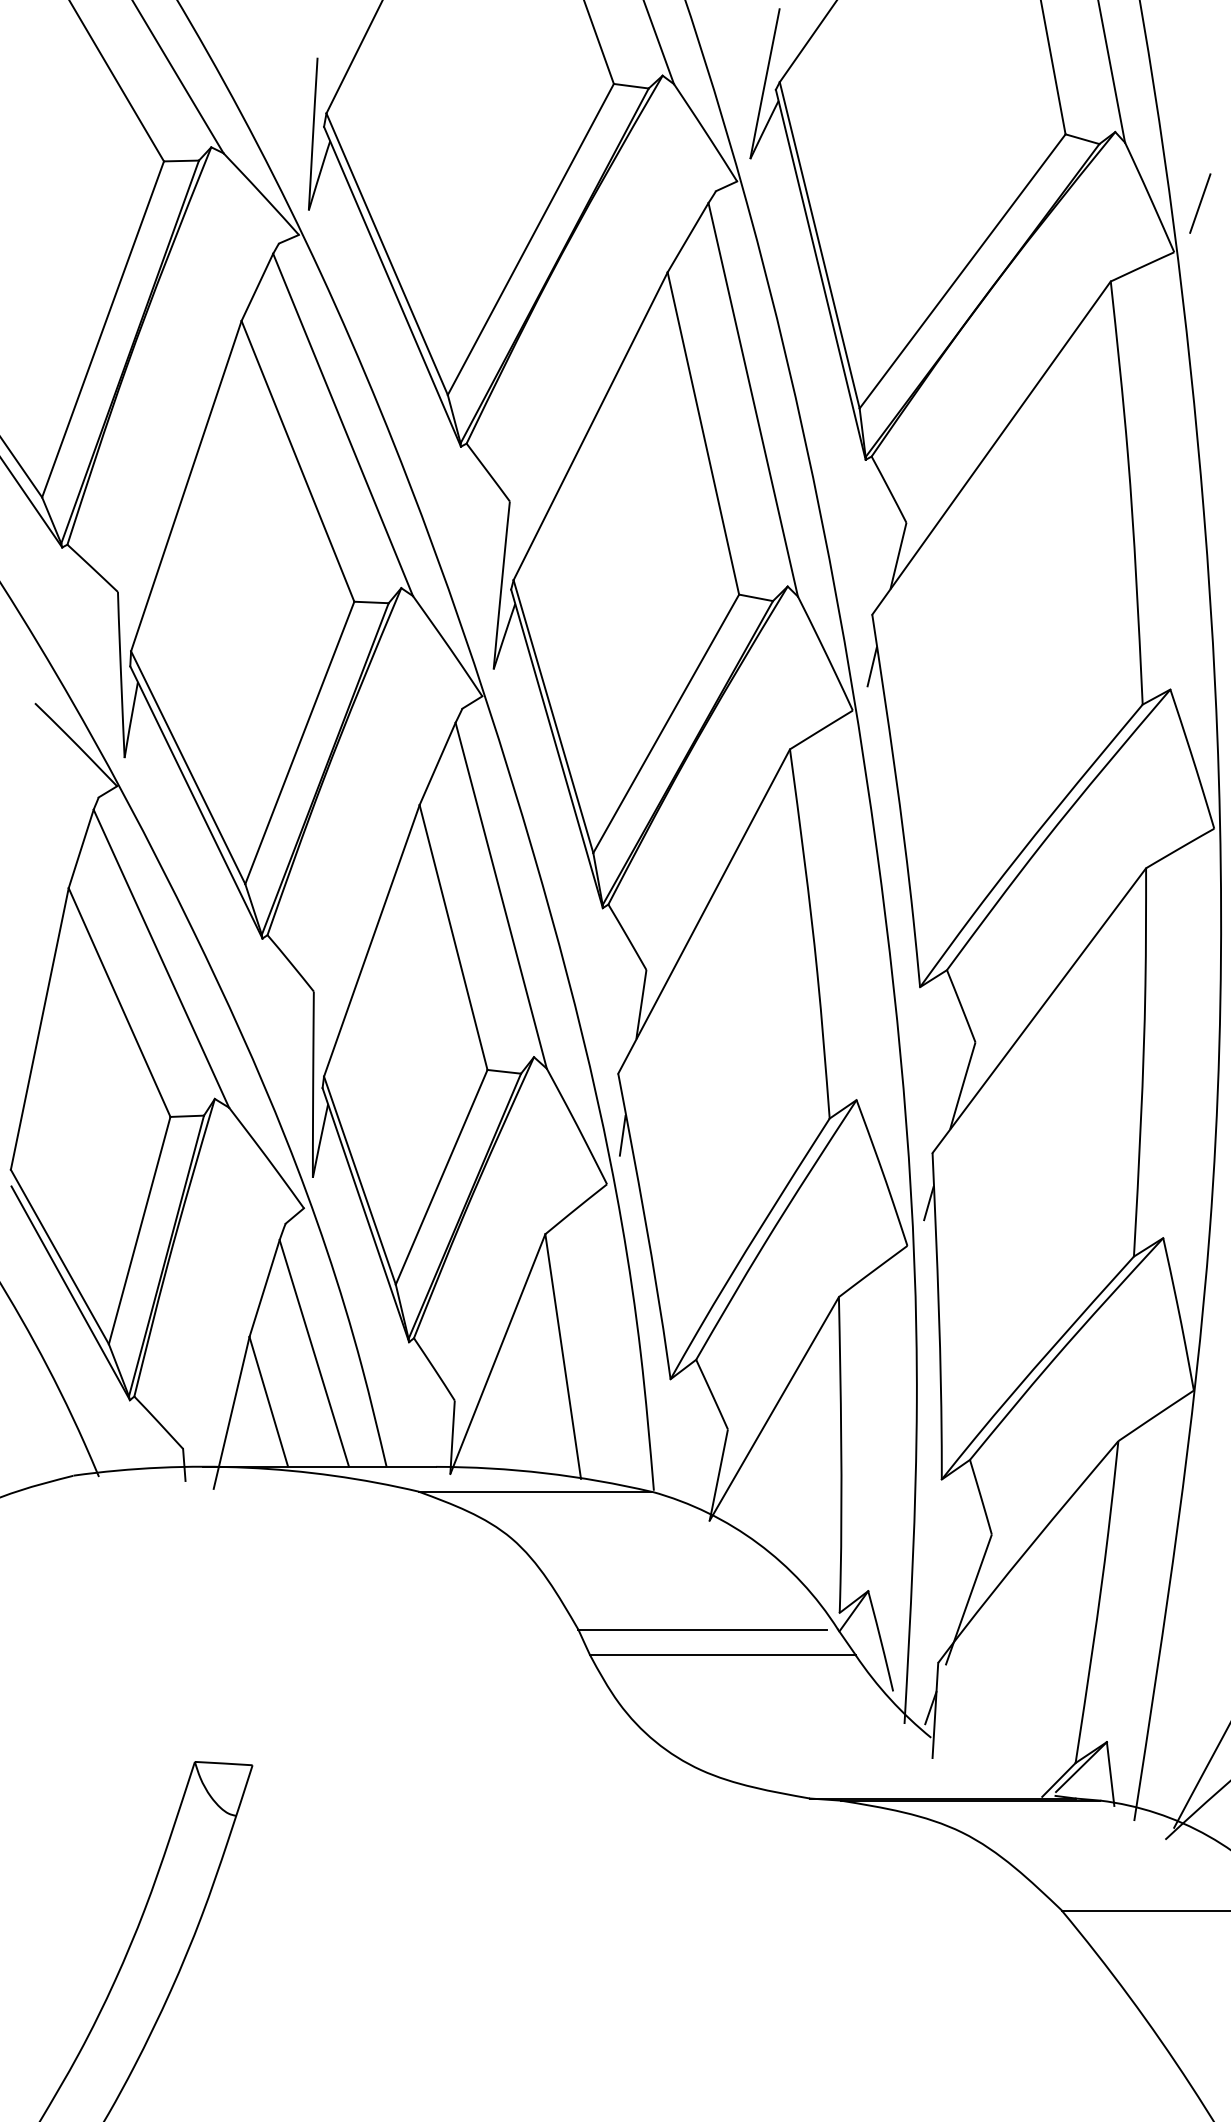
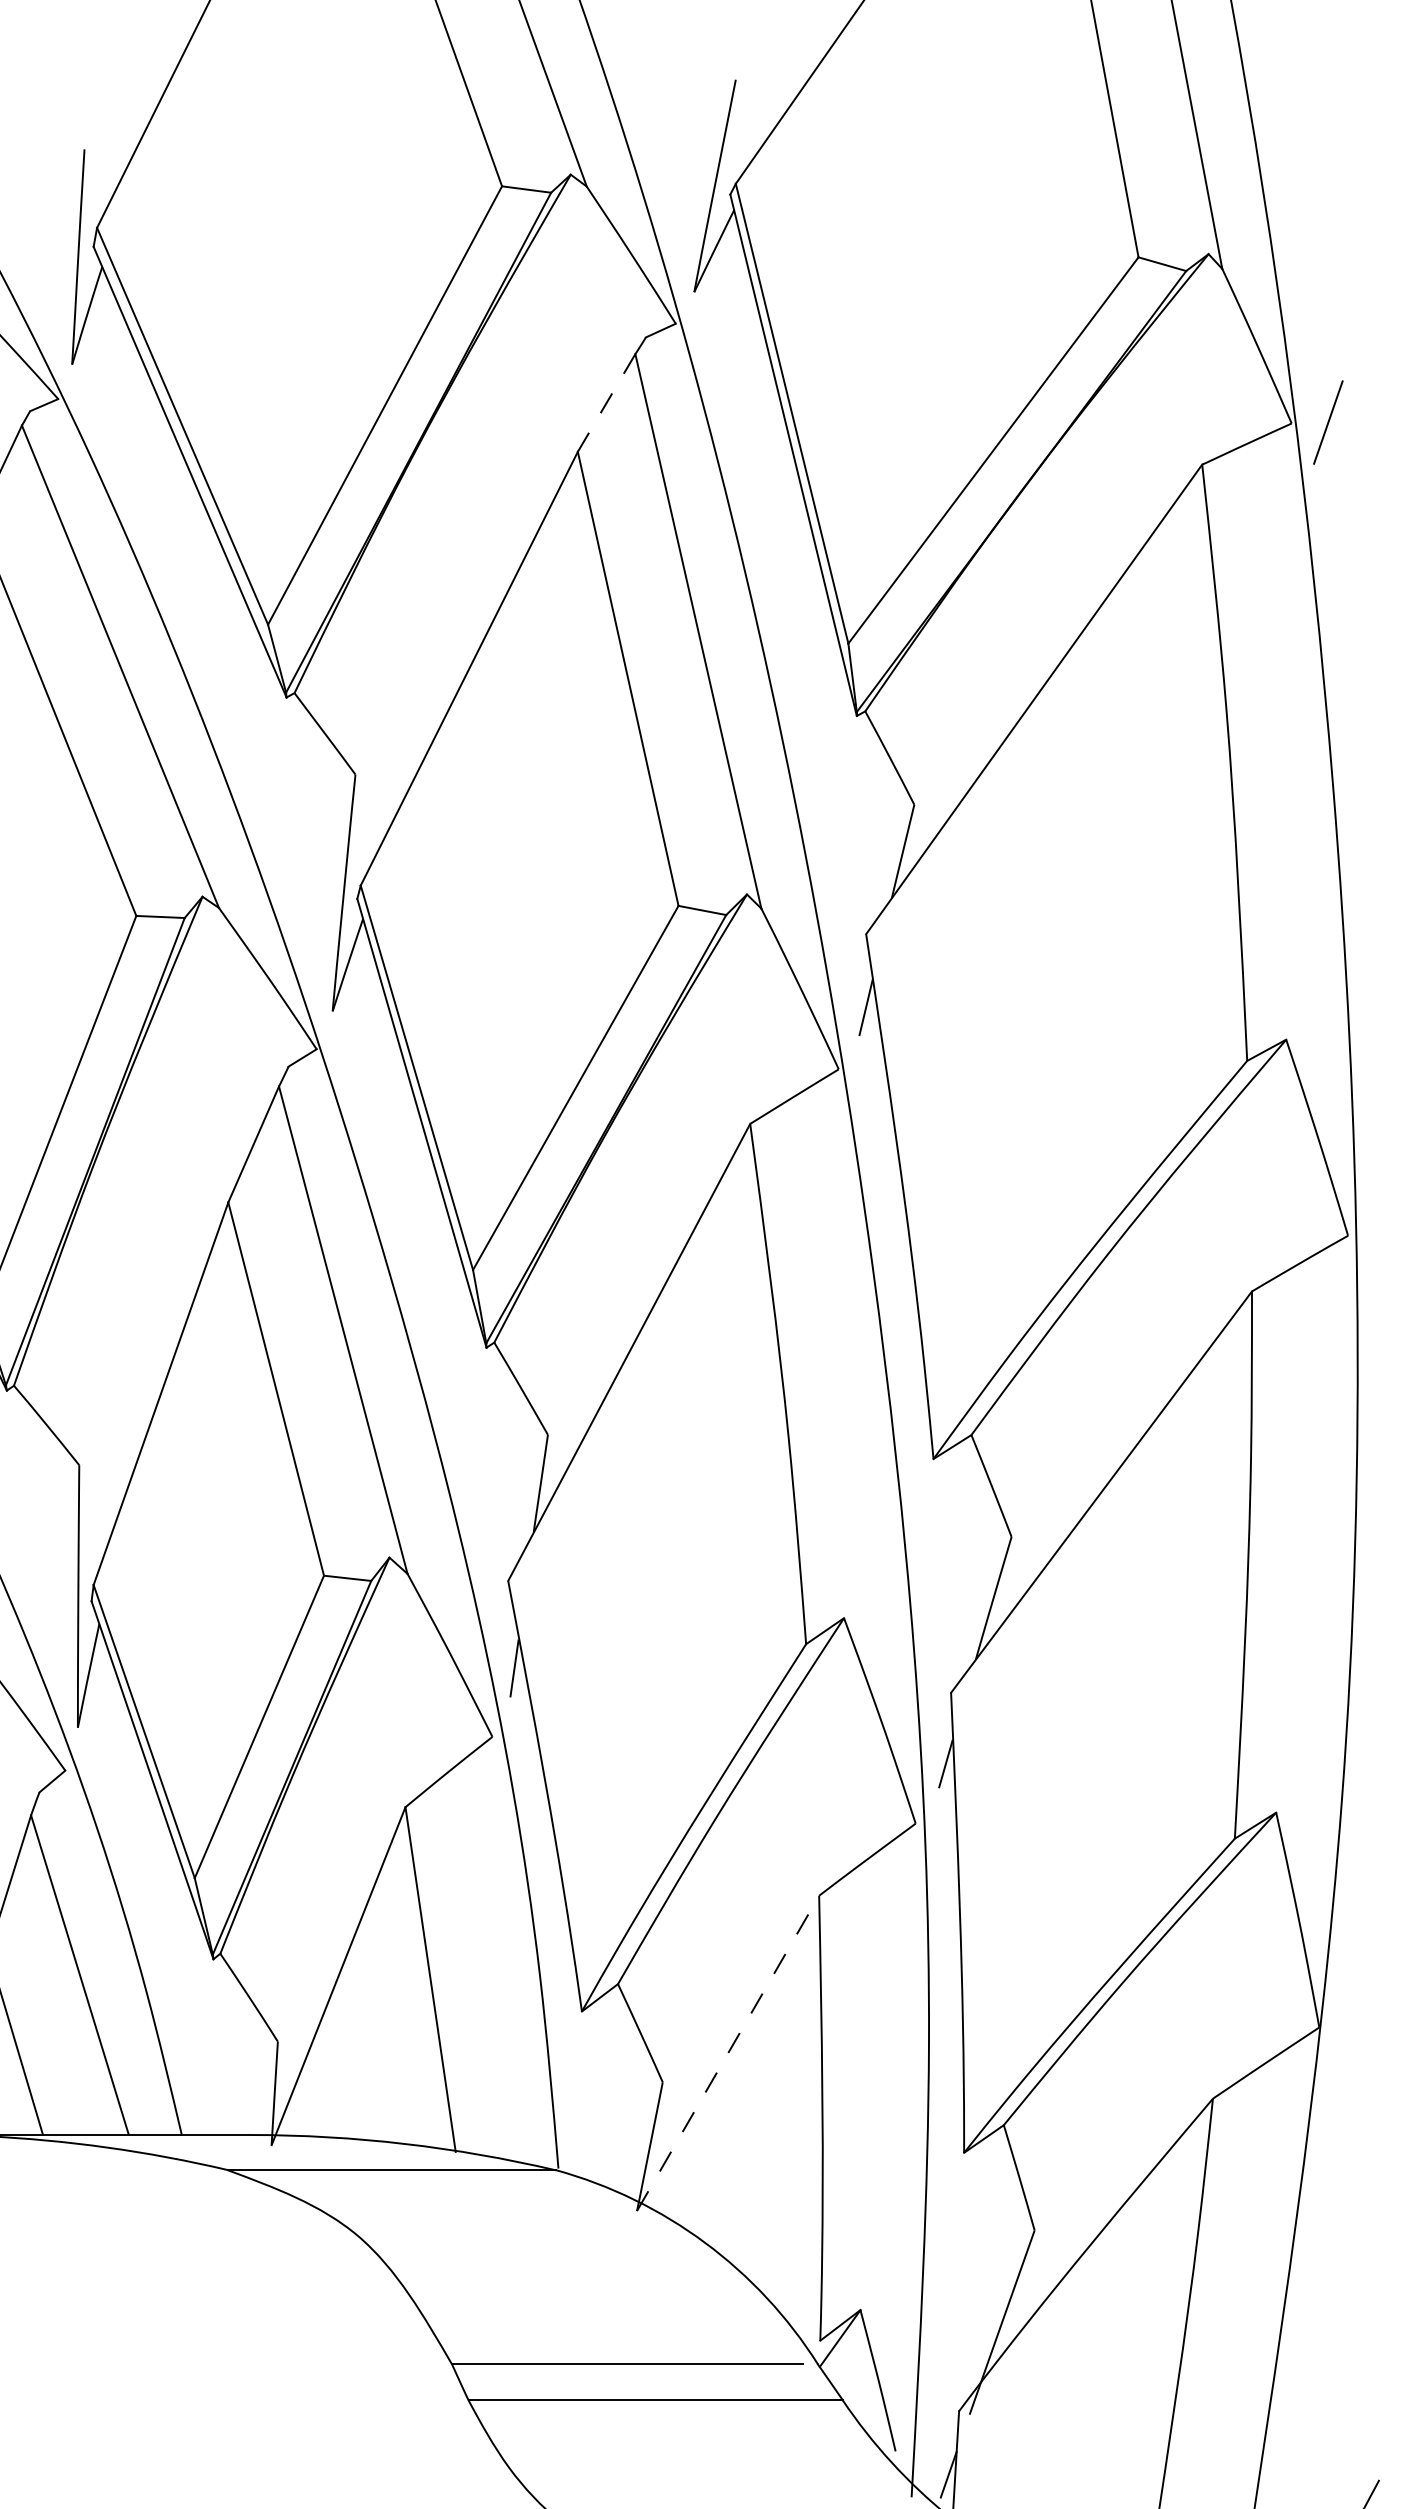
line: (1200, 203) -> (1328, 422), moved
line: (687, 238) -> (605, 404), solid -> dashed
line: (774, 1408) -> (728, 2052), solid -> dashed

